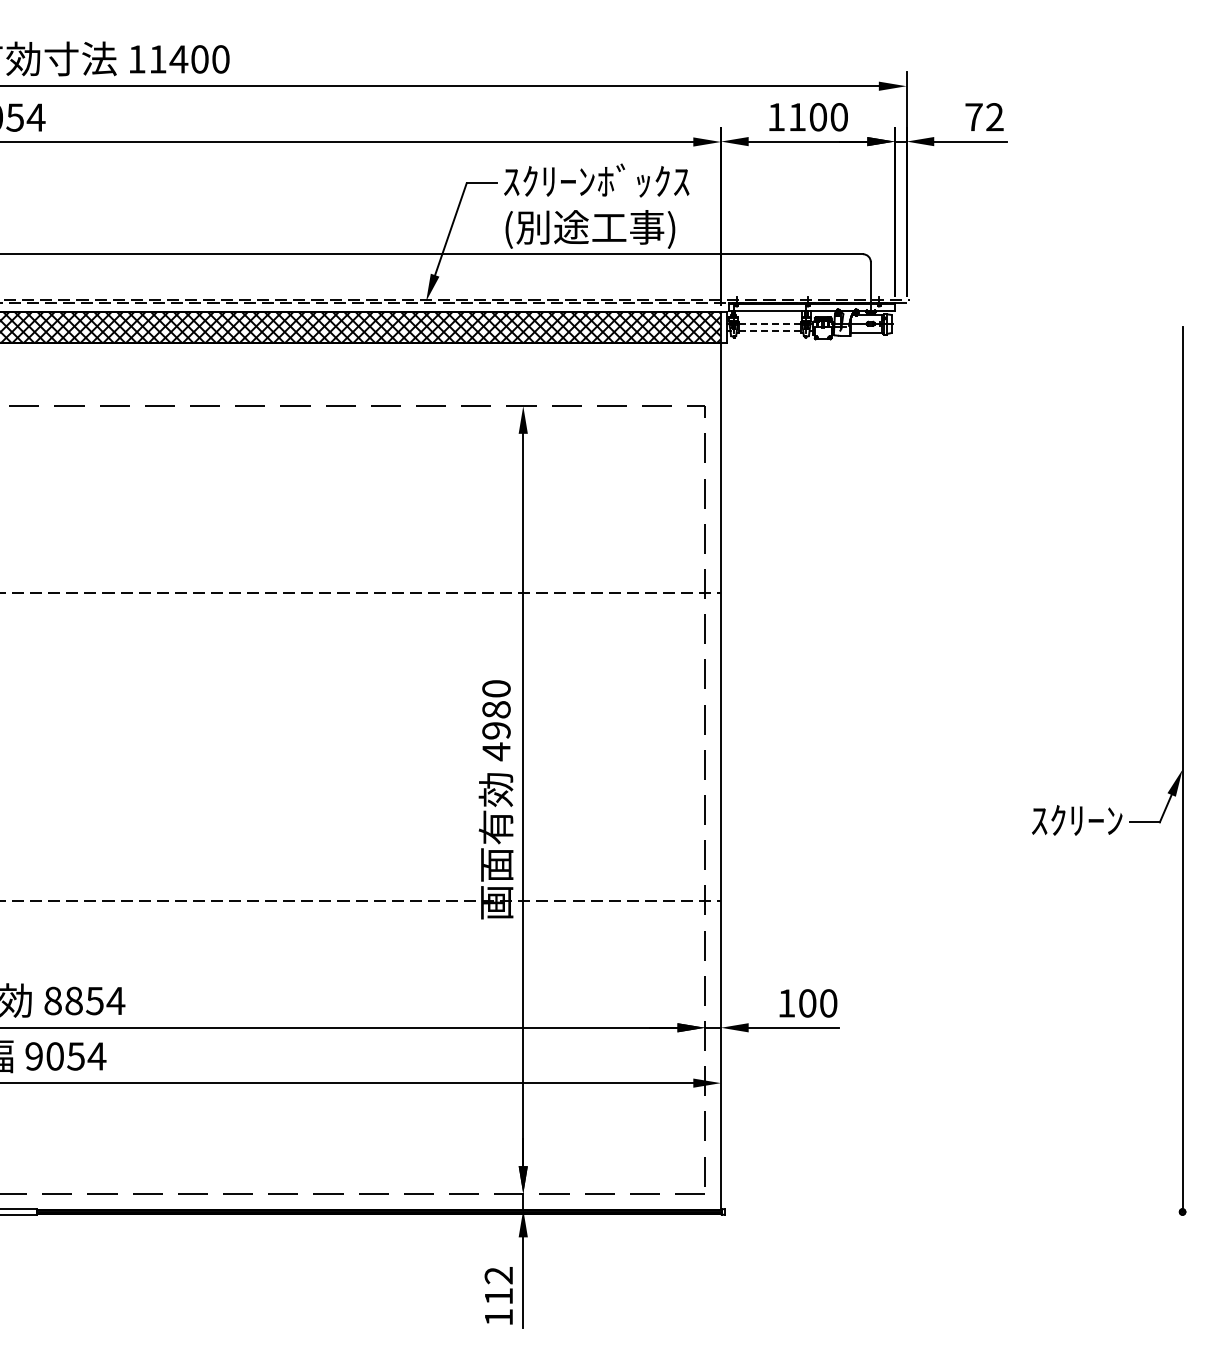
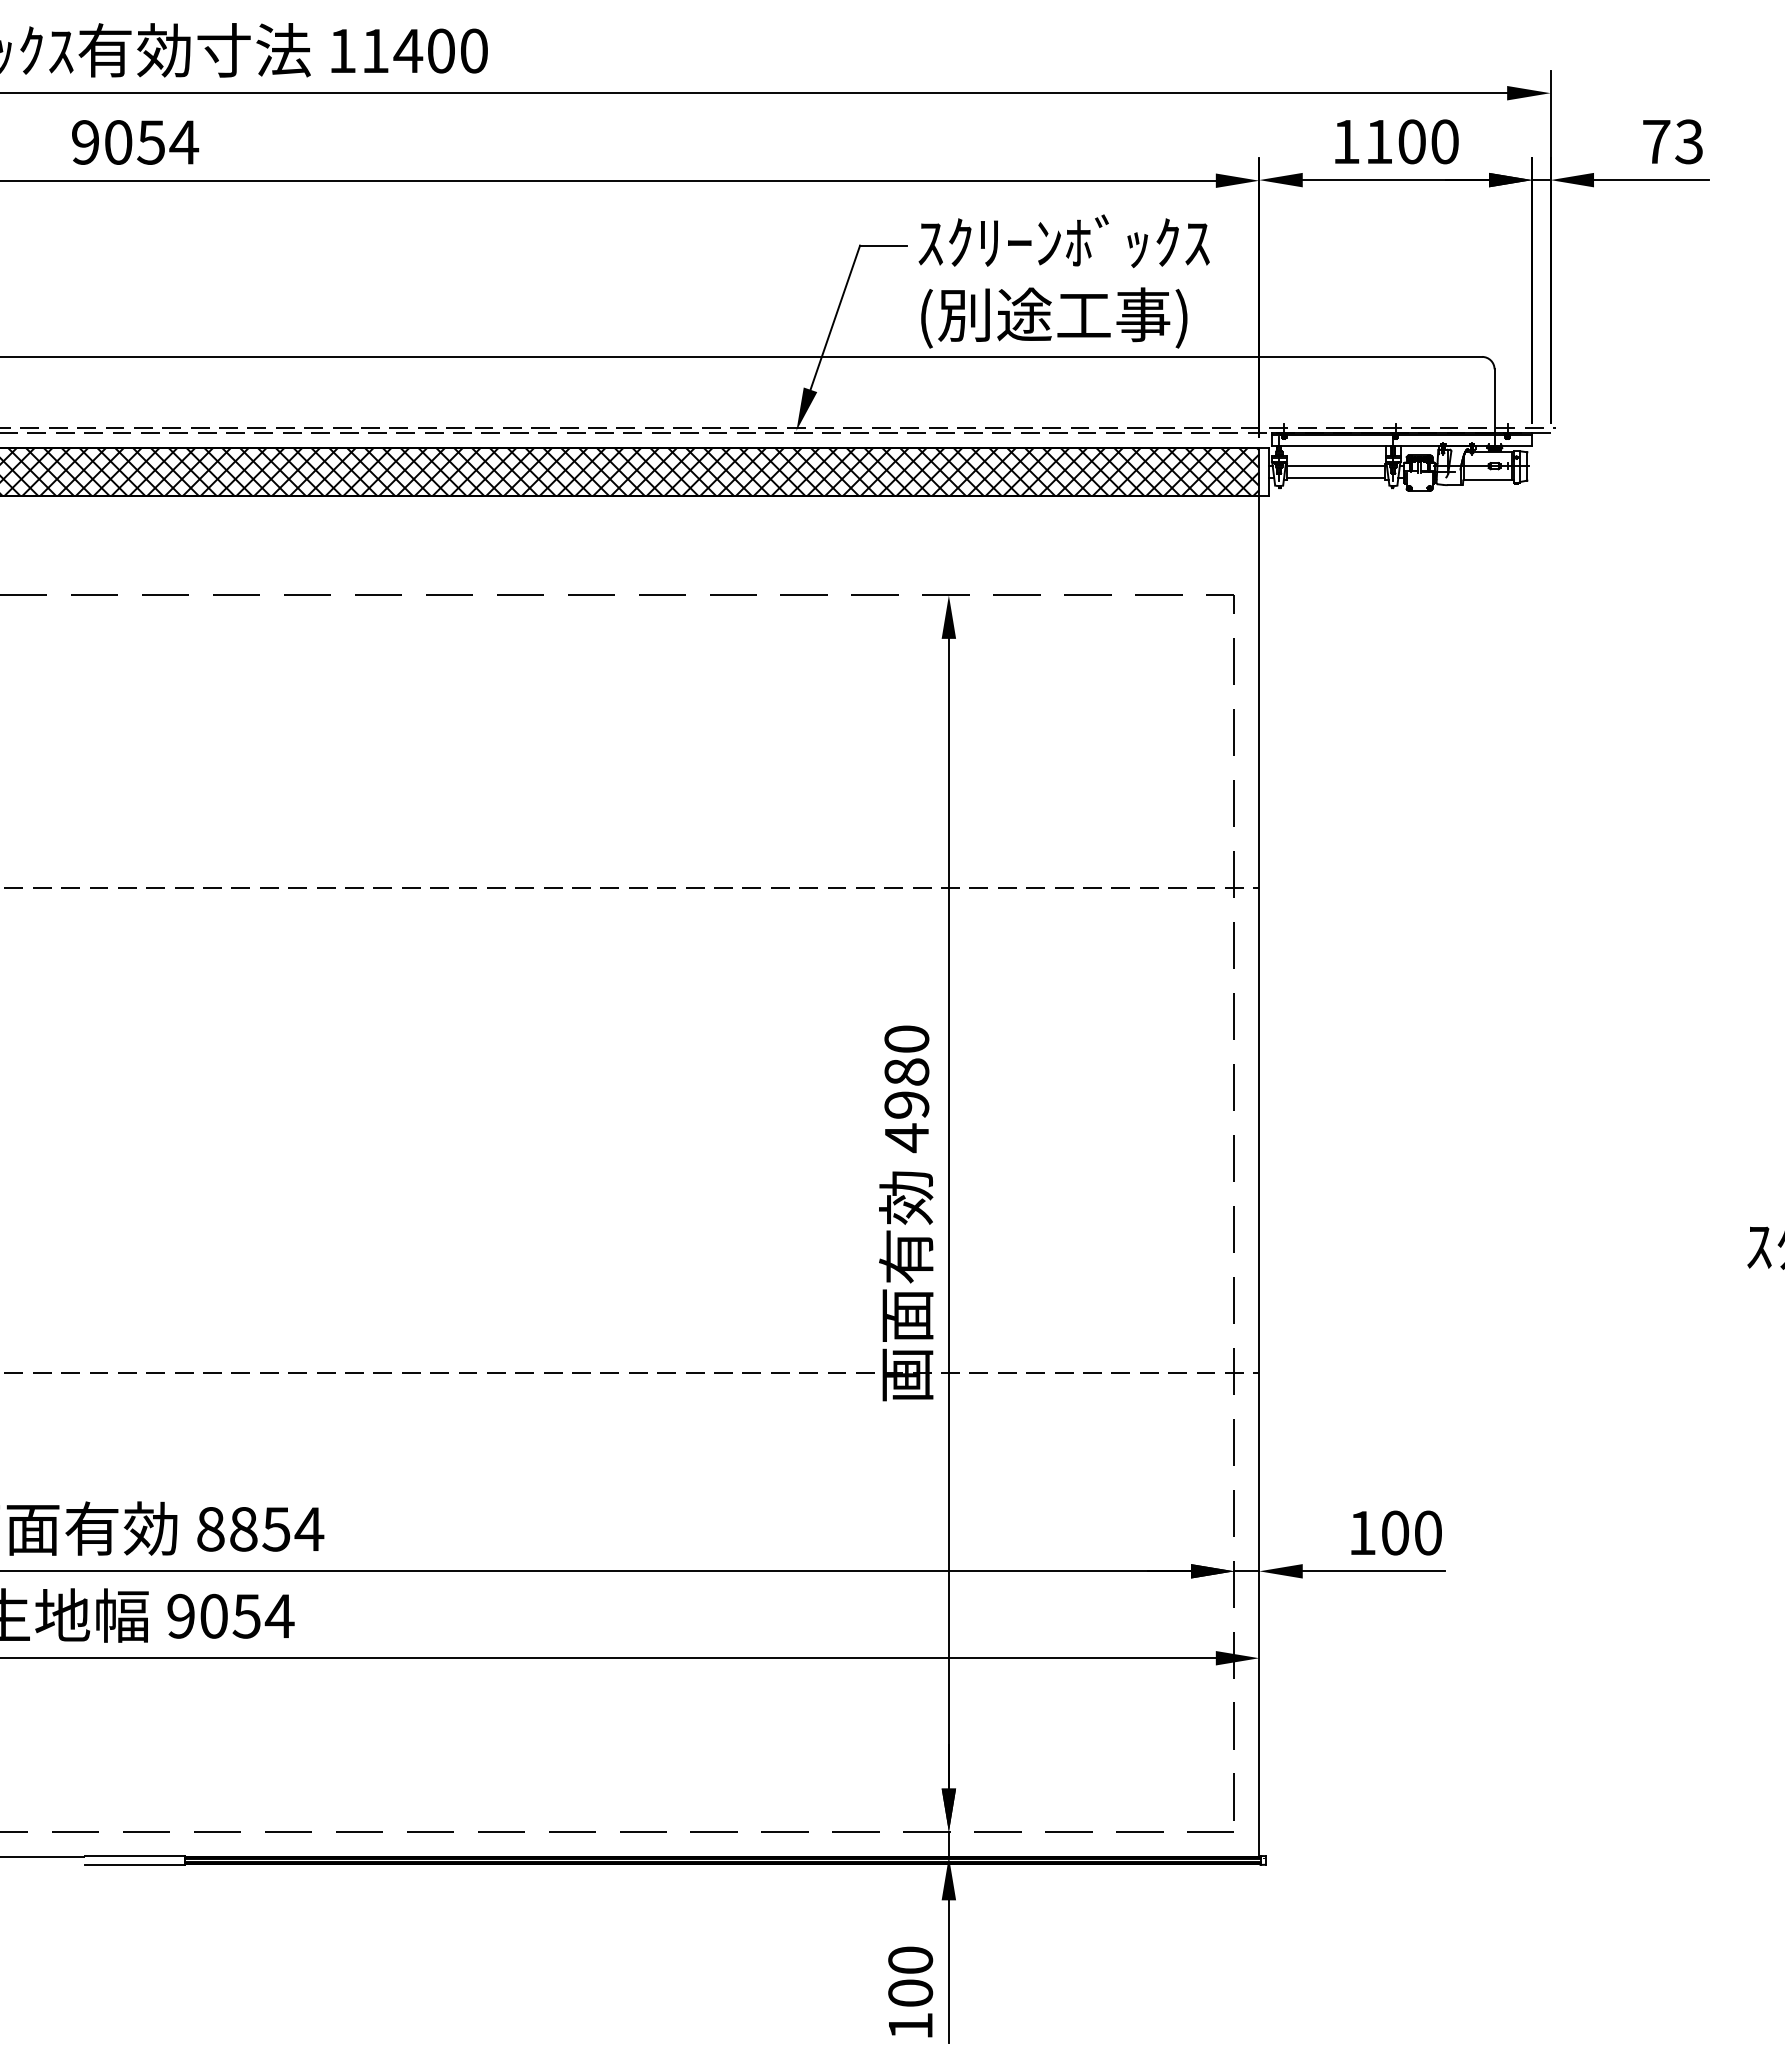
text: (994, 117) -> (1688, 142), 72 -> 73
line: (770, 323) -> (1337, 465), dashed -> solid
line: (770, 331) -> (1337, 478), dashed -> solid
text: (498, 1285) -> (910, 1975), 112 -> 100

